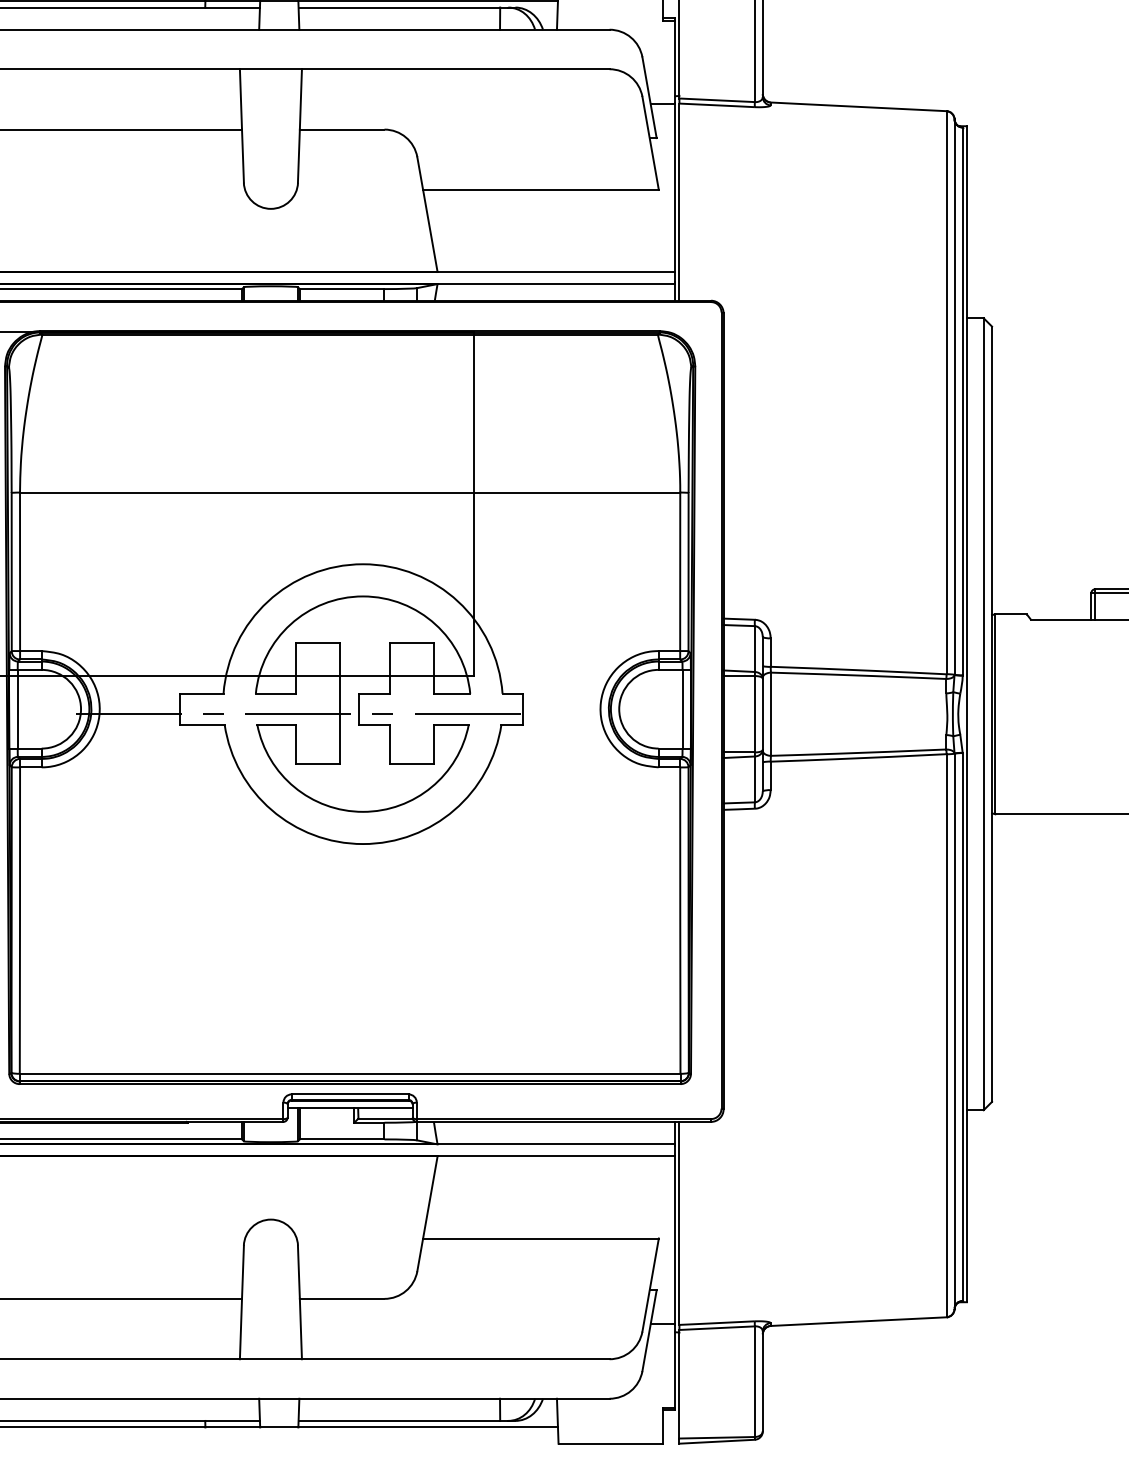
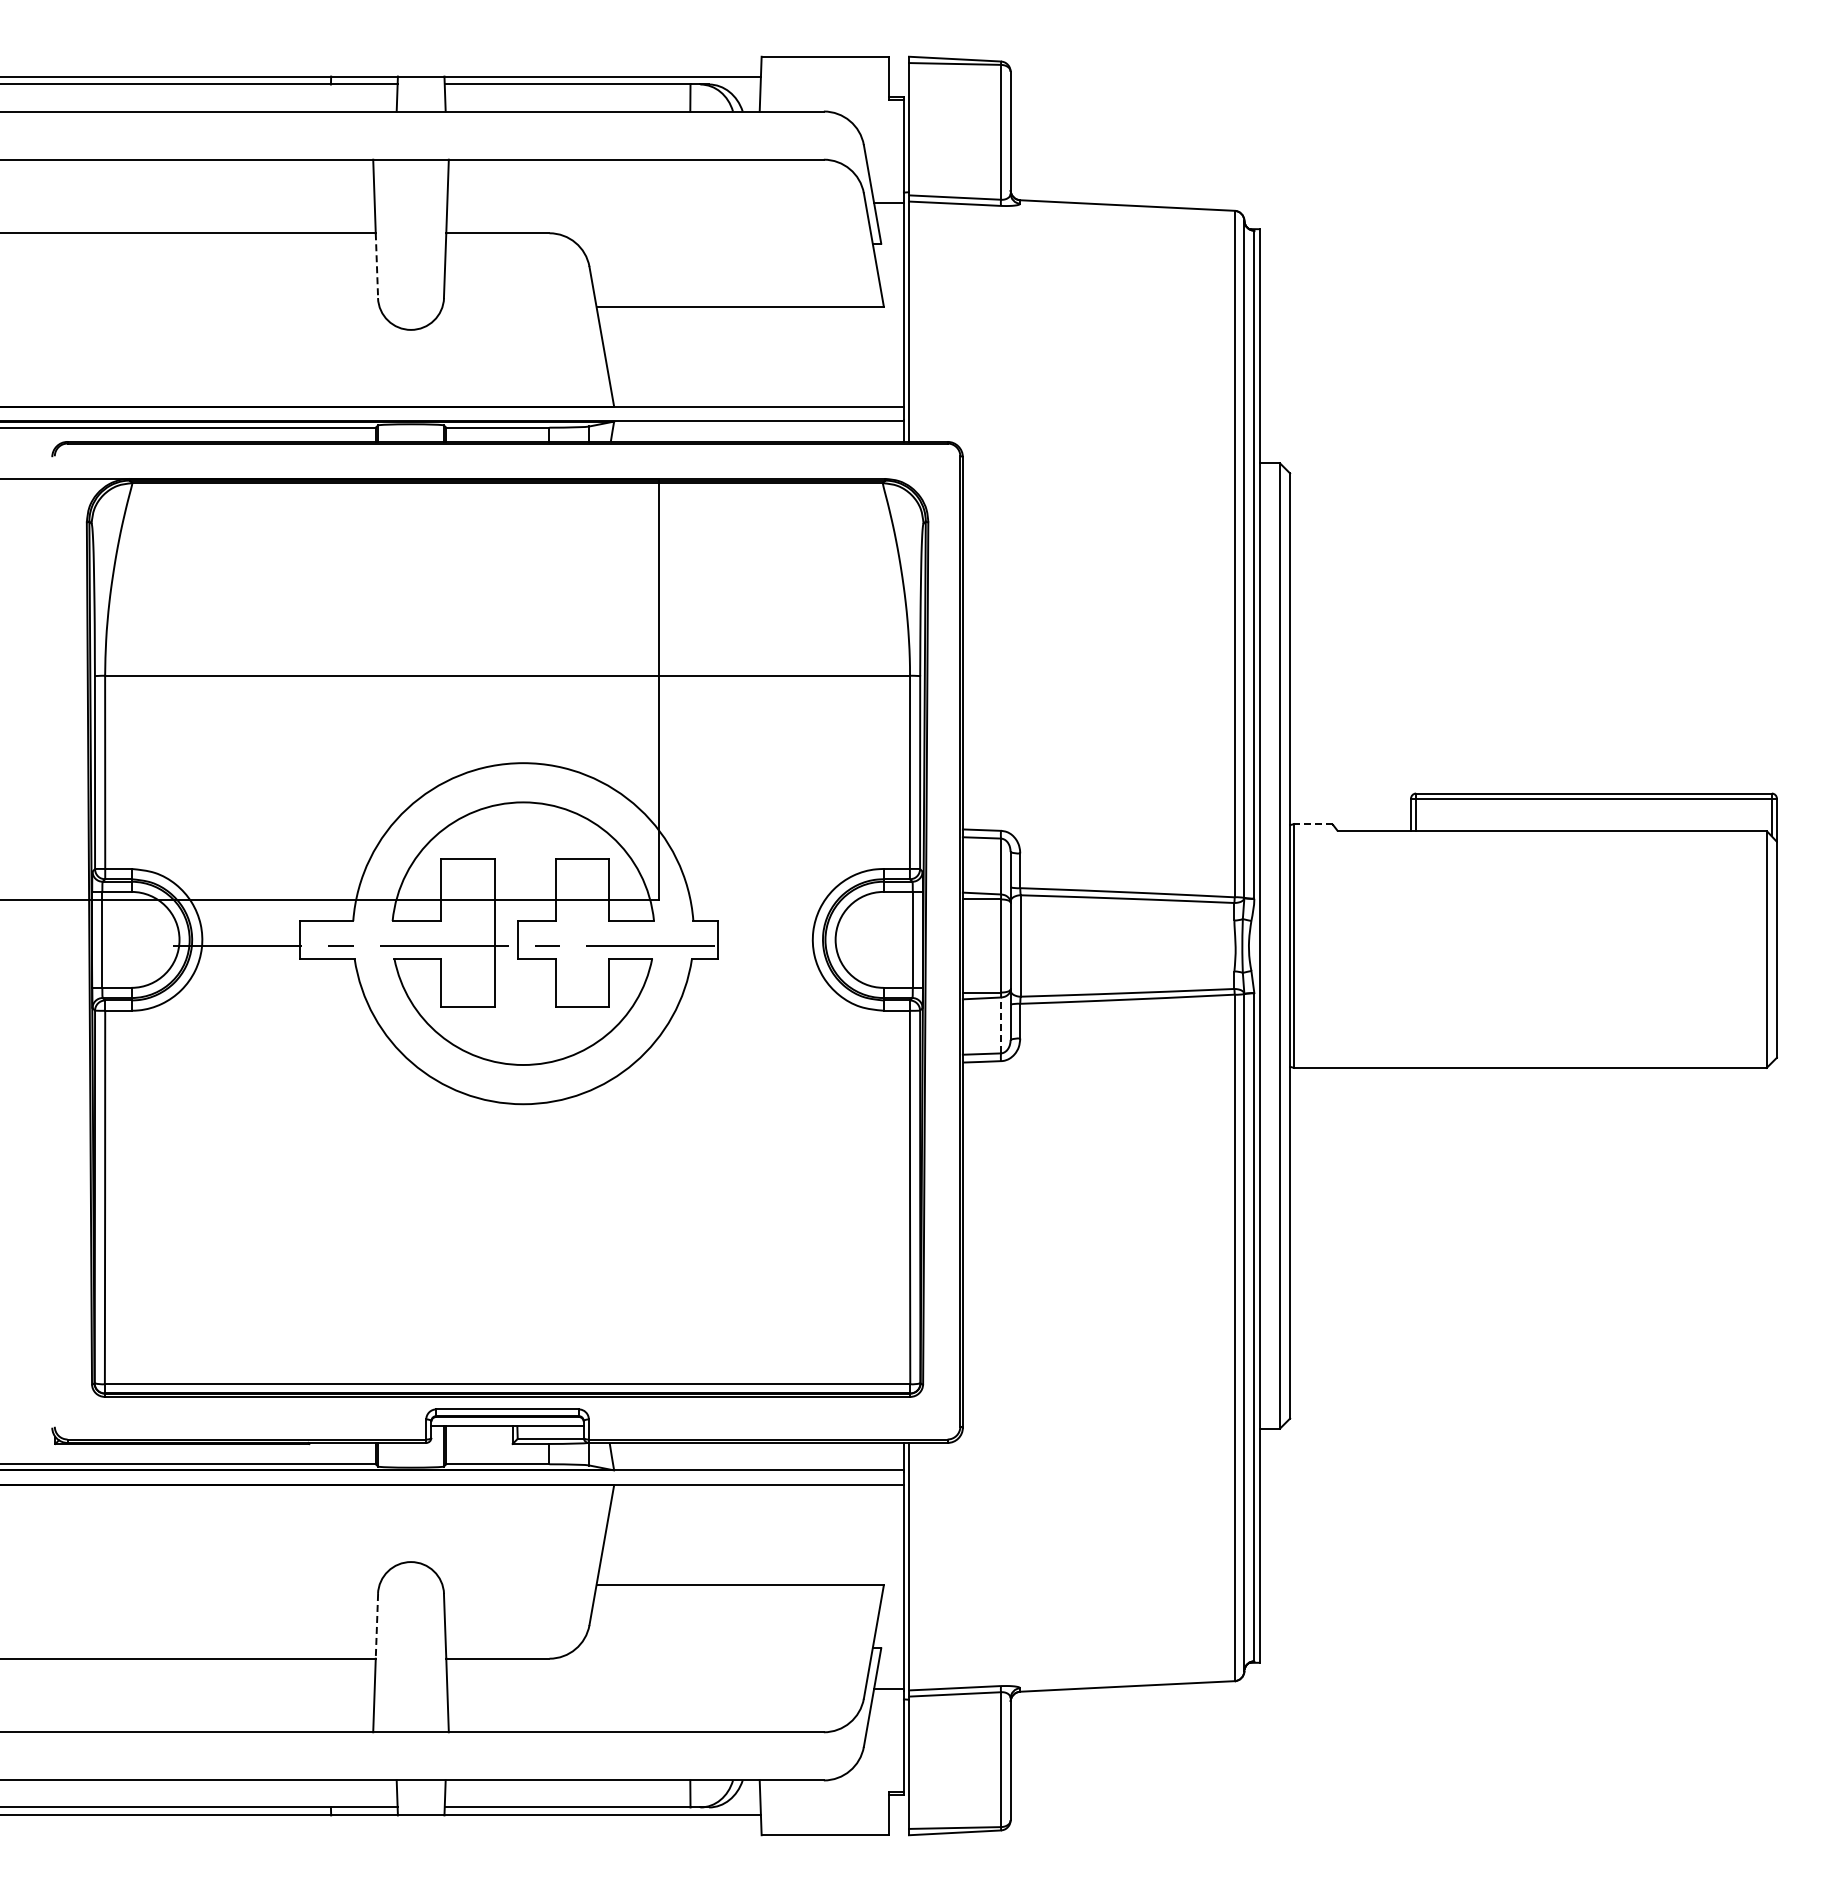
line: (242, 156) -> (376, 266), solid -> dashed
line: (1011, 614) -> (1313, 824), solid -> dashed
line: (754, 779) -> (1000, 1025), solid -> dashed
line: (242, 1272) -> (376, 1626), solid -> dashed

